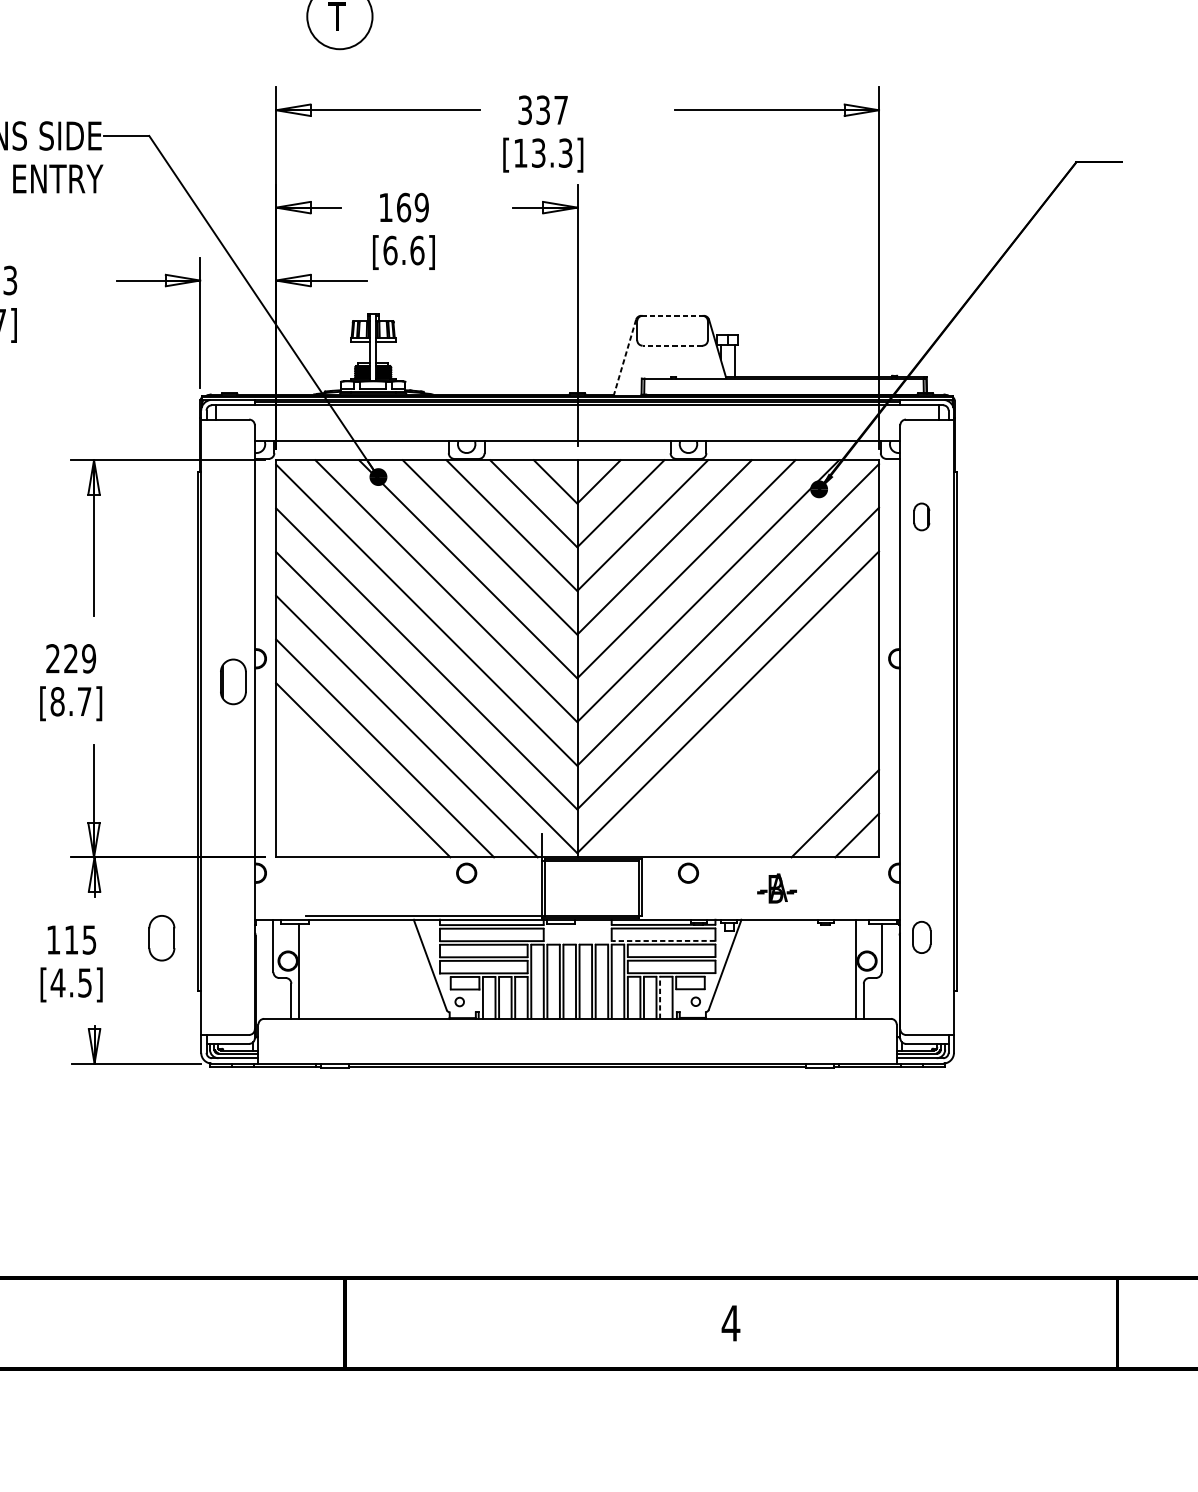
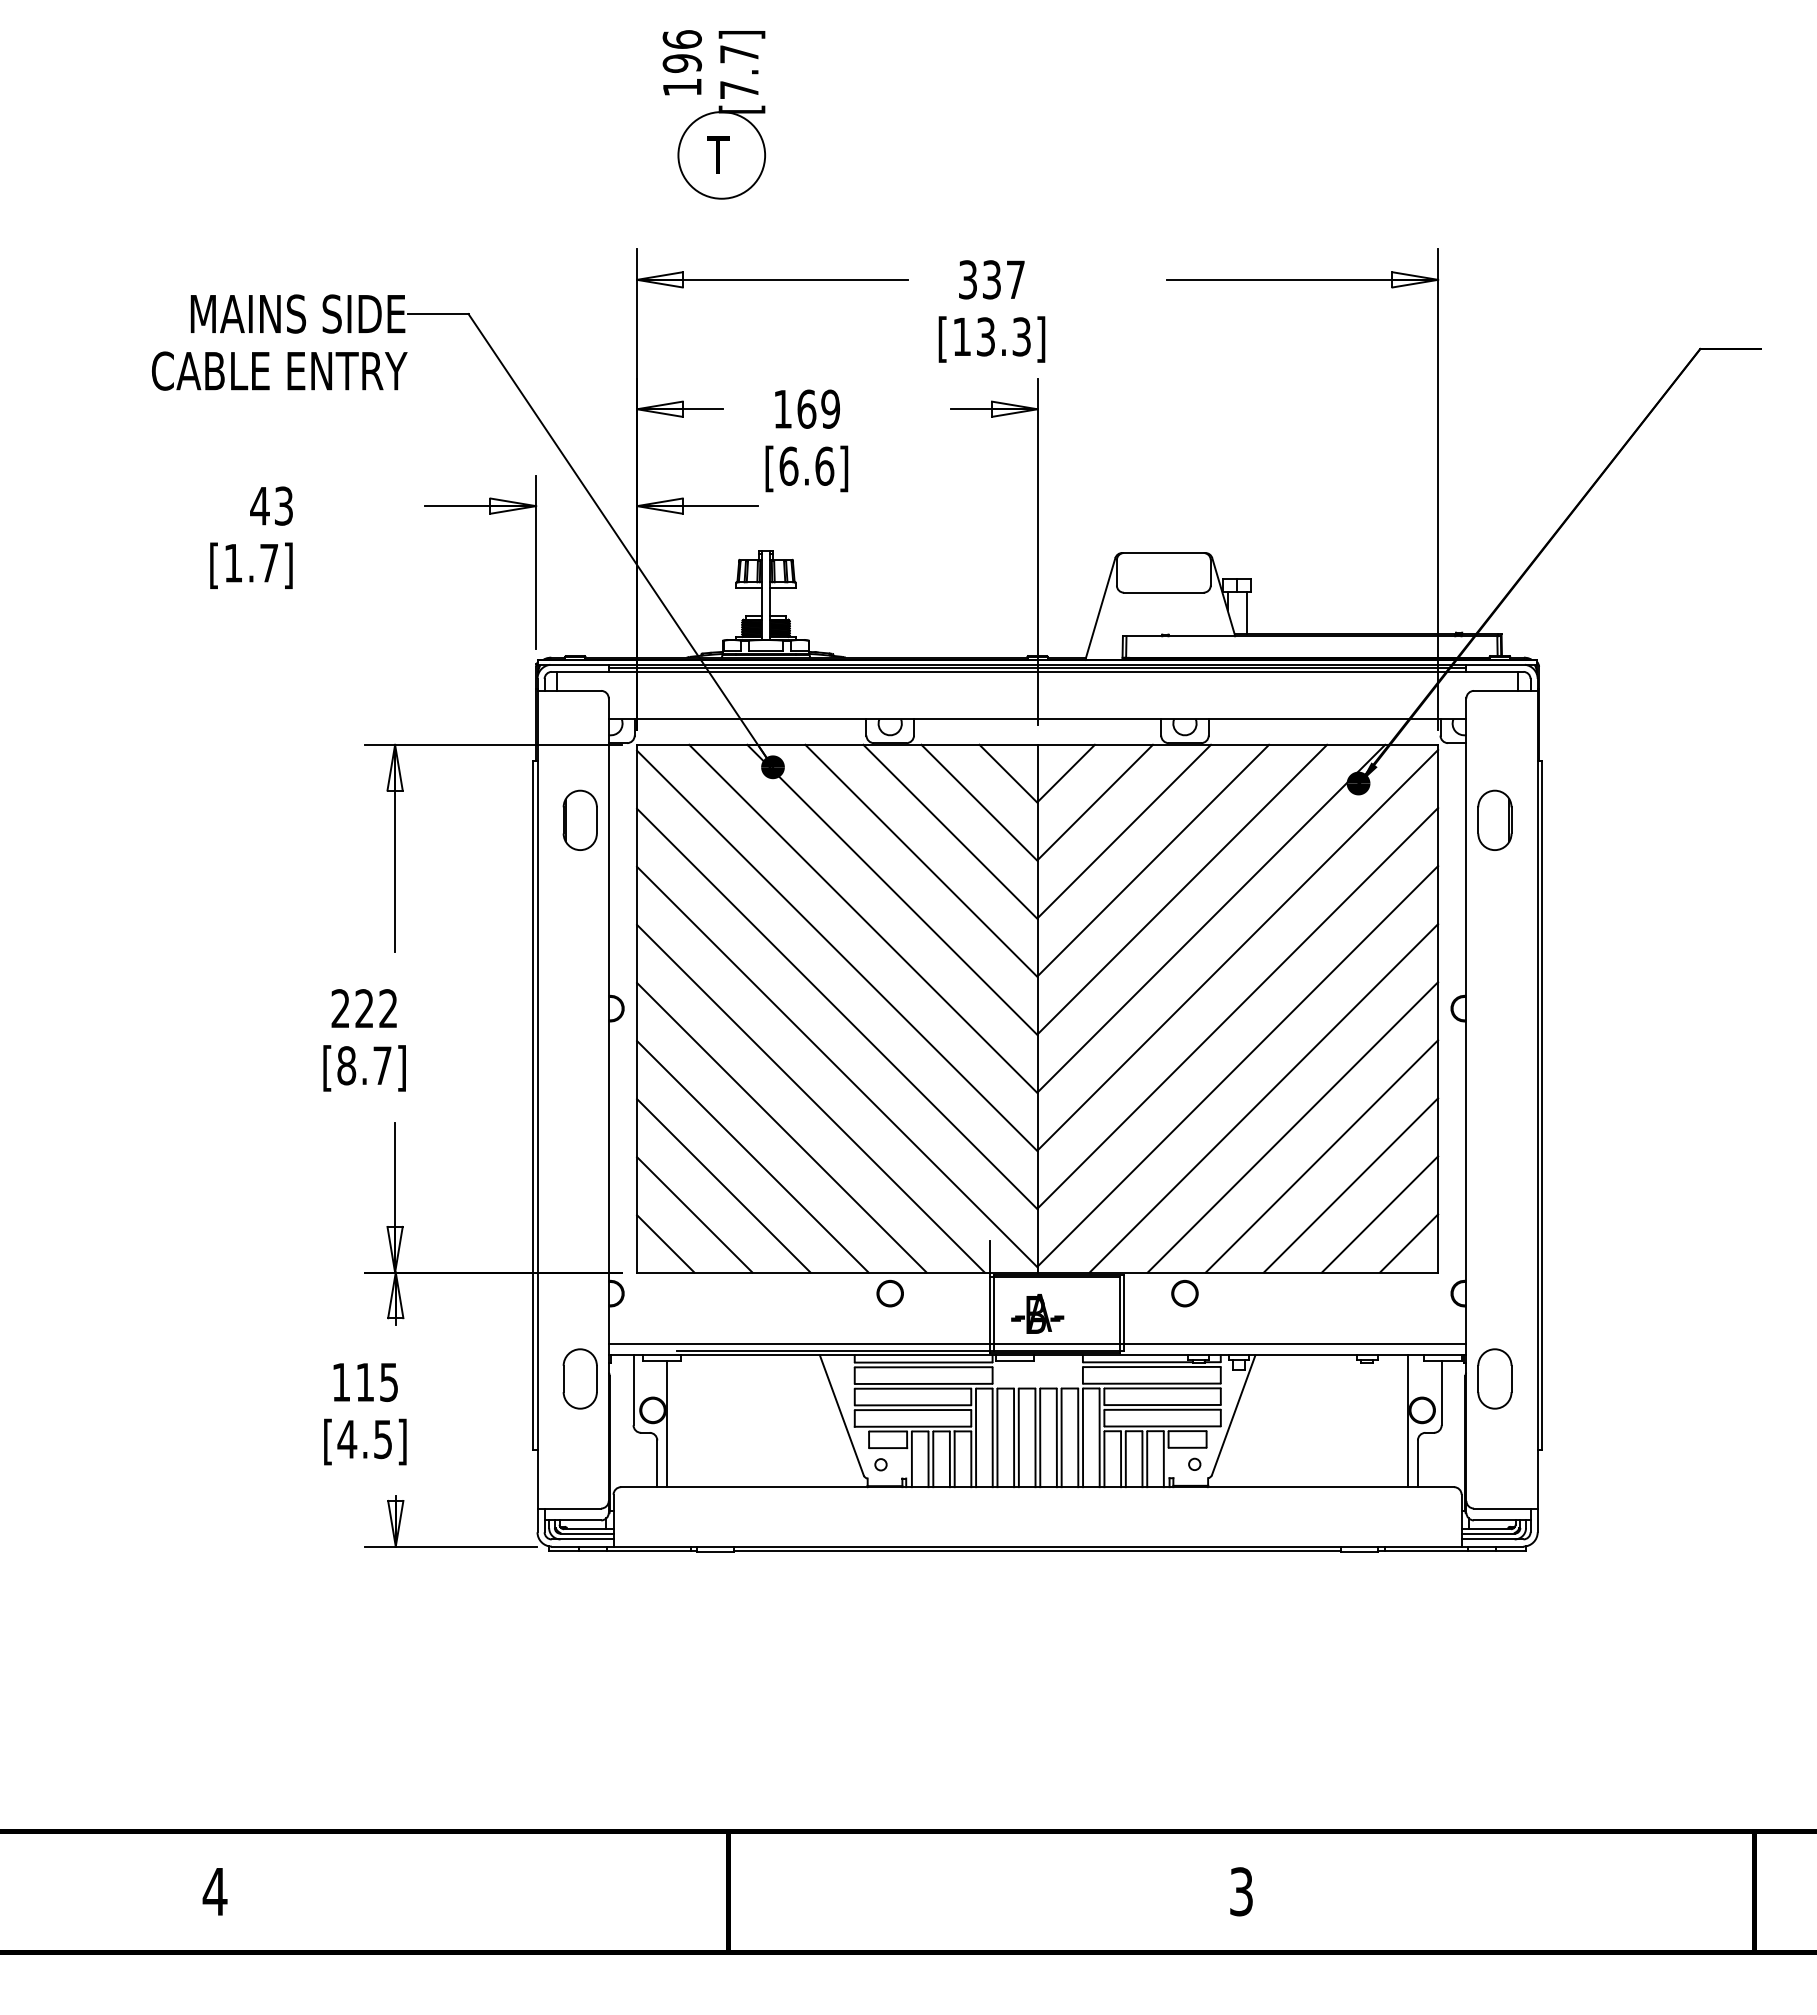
line: (672, 316) -> (1163, 553), dashed -> solid
line: (672, 345) -> (1163, 592), dashed -> solid
line: (624, 358) -> (1100, 609), dashed -> solid
part: (921, 516) -> (1494, 819), size x1.67
text: (89, 658) -> (388, 1008), 229 -> 222
part: (232, 681) -> (579, 819), moved
line: (747, 726) -> (1263, 1098), added
line: (769, 748) -> (1292, 1127), added
line: (791, 770) -> (1321, 1156), added
line: (341, 791) -> (723, 1185), added
line: (813, 791) -> (1350, 1185), added
line: (319, 813) -> (694, 1214), added
line: (297, 835) -> (665, 1243), added
text: (776, 888) -> (1037, 1313), moved
line: (577, 910) -> (1037, 1343), added
part: (161, 937) -> (579, 1378), moved
part: (921, 937) -> (1494, 1378), size x1.43
line: (663, 940) -> (1151, 1383), dashed -> solid
line: (660, 998) -> (1147, 1459), dashed -> solid
text: (731, 1323) -> (1241, 1891), 4 -> 3

